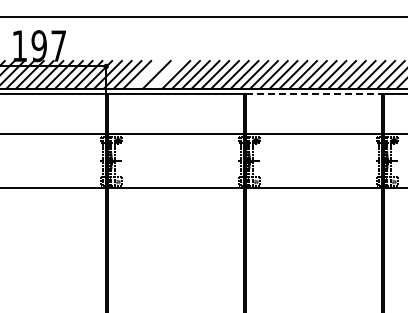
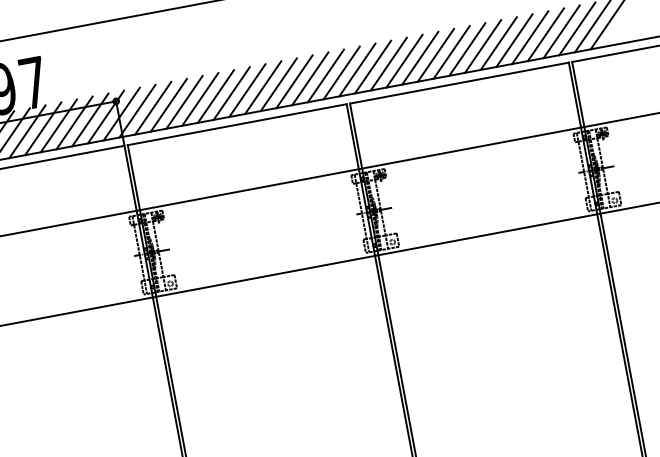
line: (146, 74) -> (183, 102), added
line: (166, 74) -> (215, 96), added
line: (314, 94) -> (460, 83), dashed -> solid

